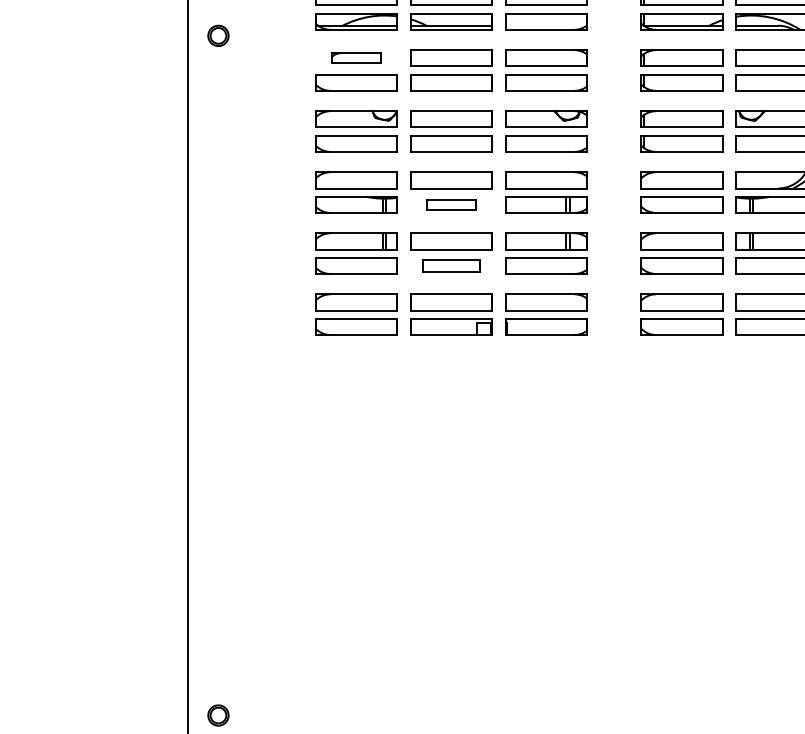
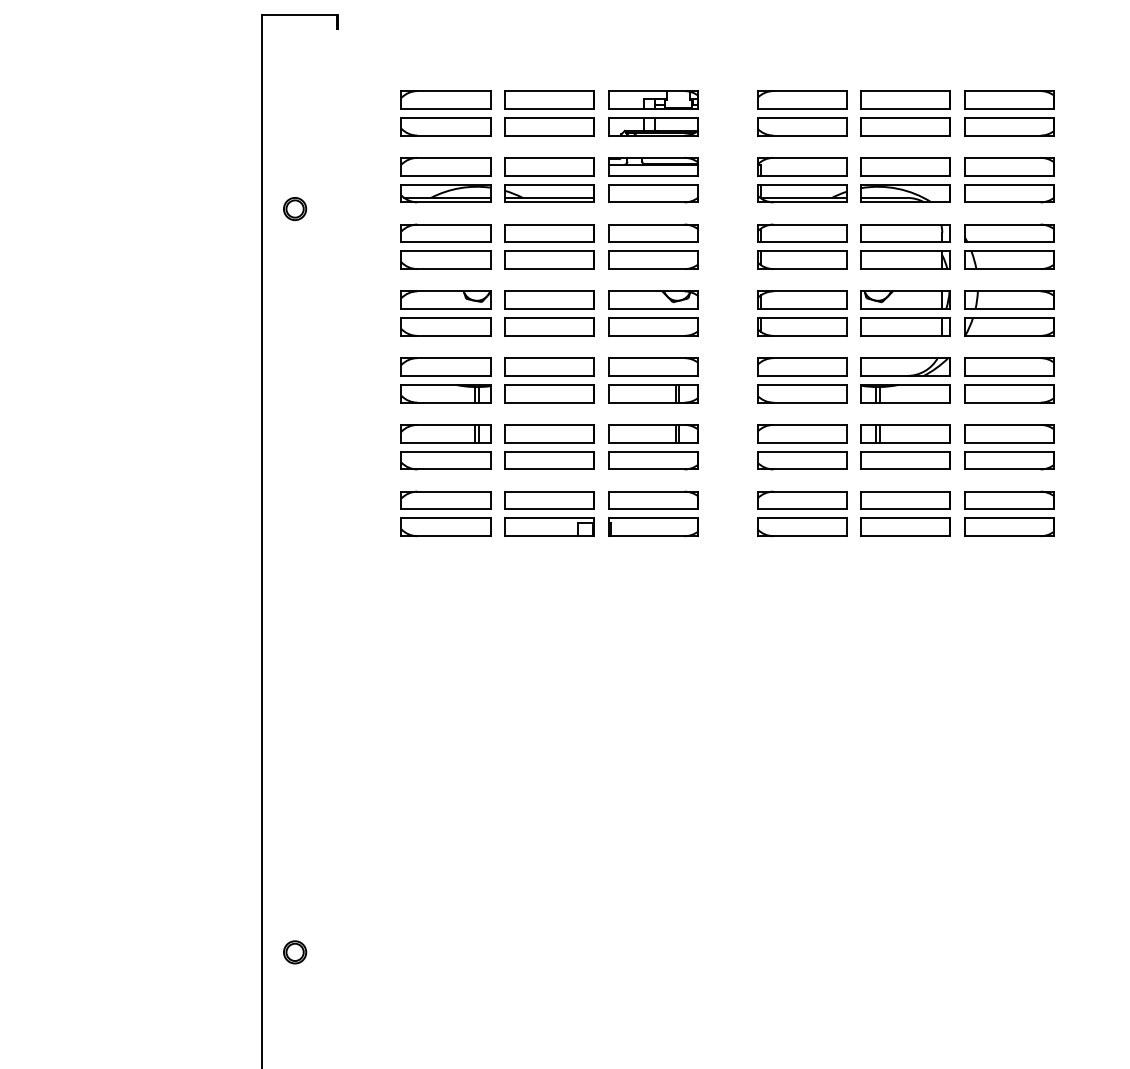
part: (355, 57) -> (445, 232), size x1.67
part: (451, 204) -> (549, 393), size x1.67
part: (451, 265) -> (549, 460), size x1.43

